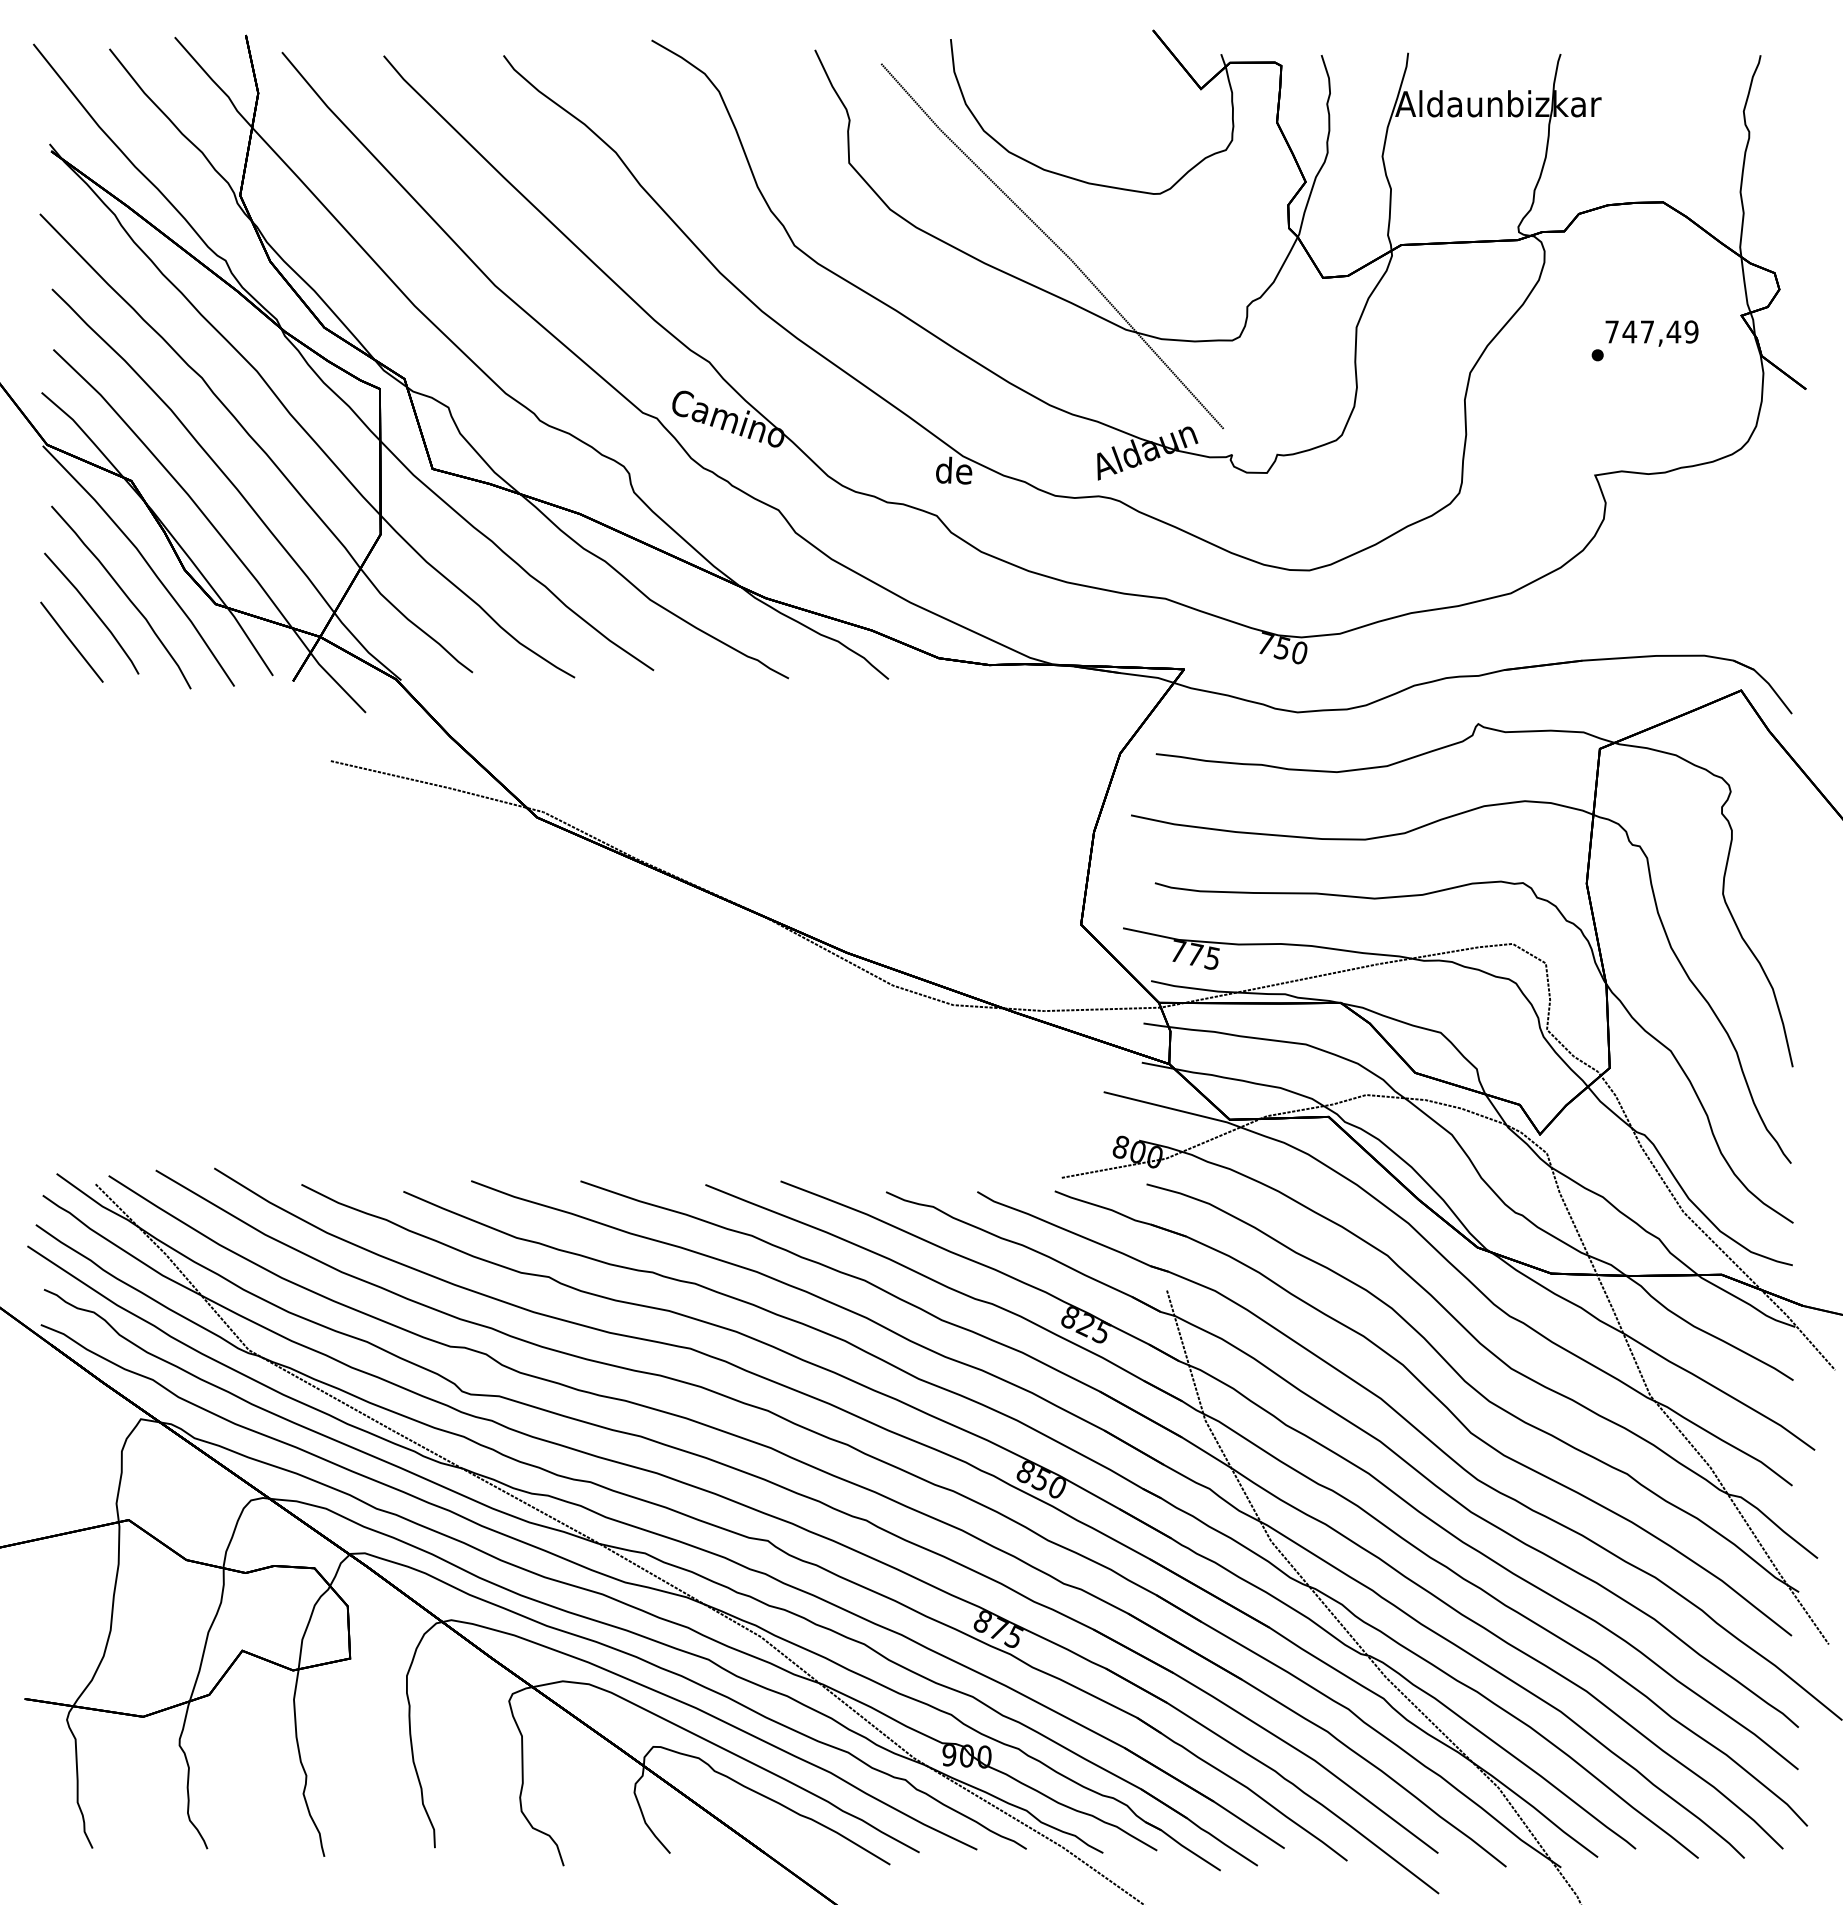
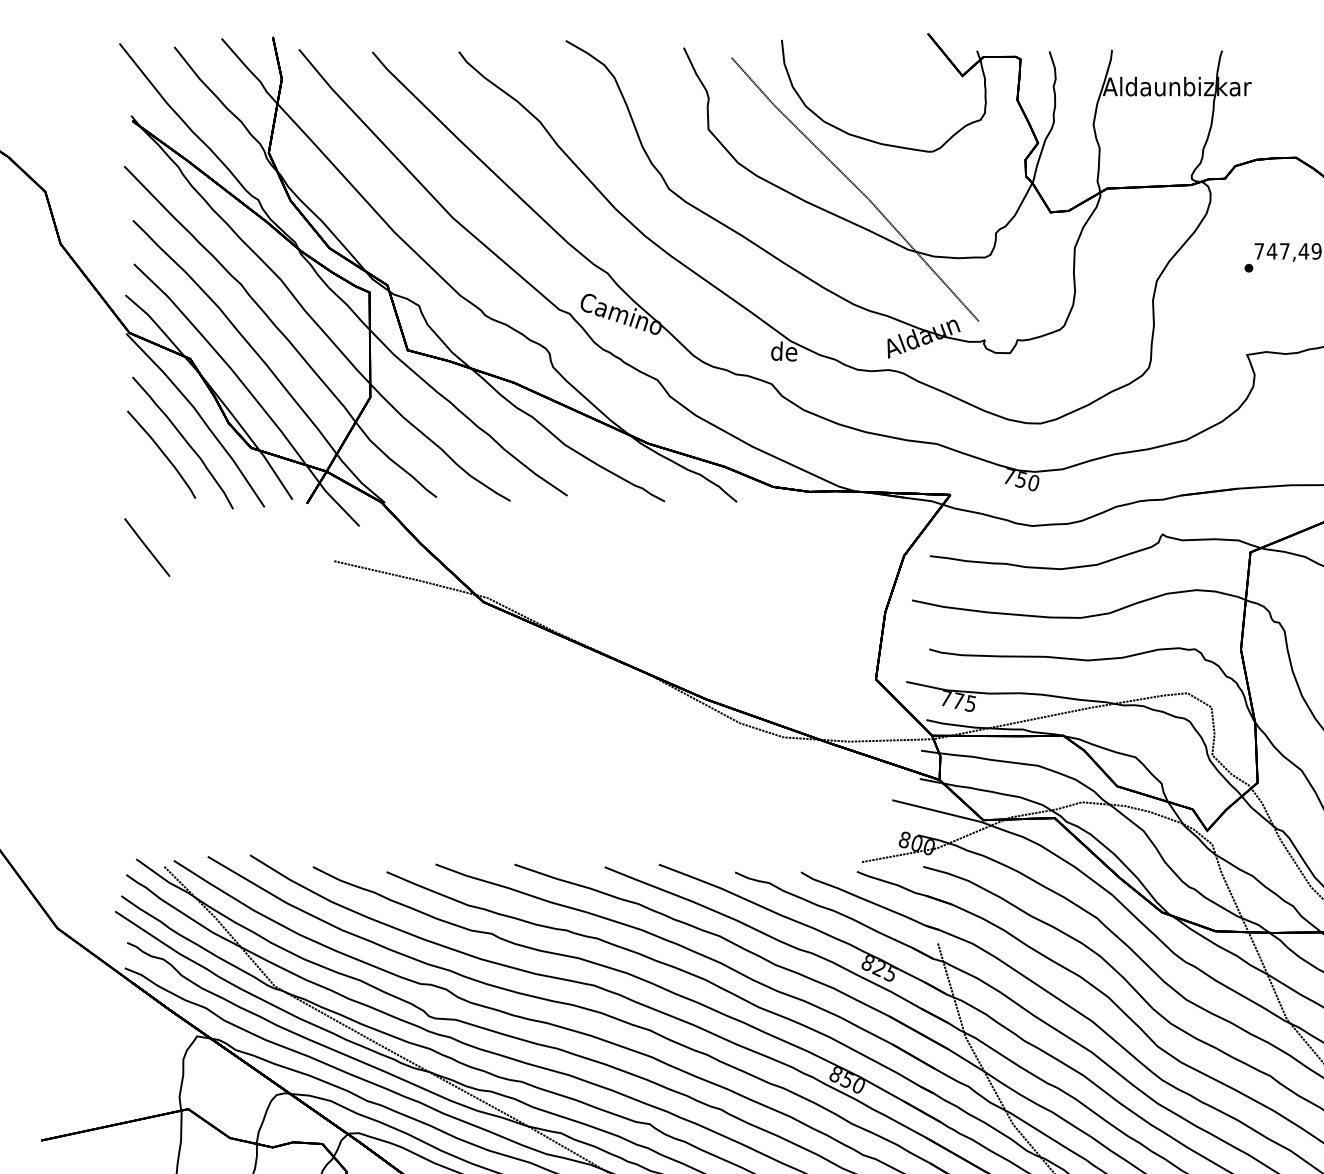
line: (71, 641) -> (146, 547), moved

